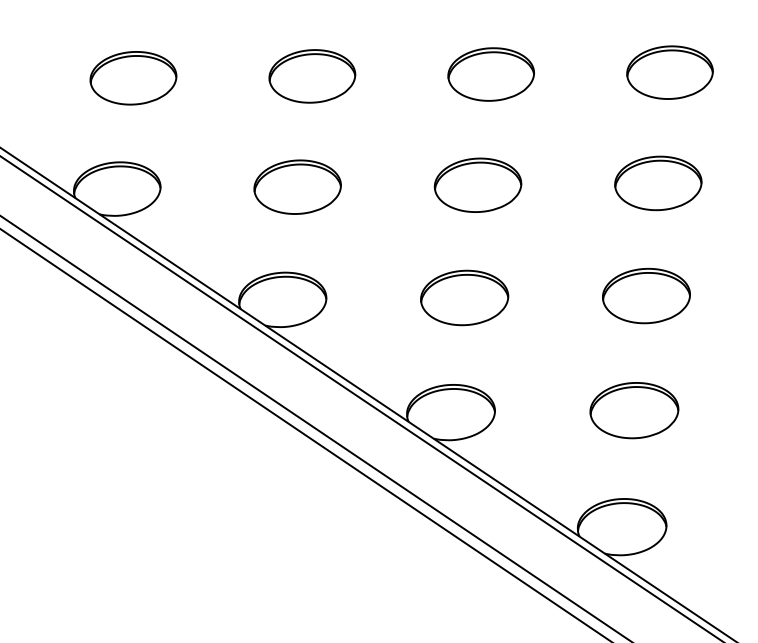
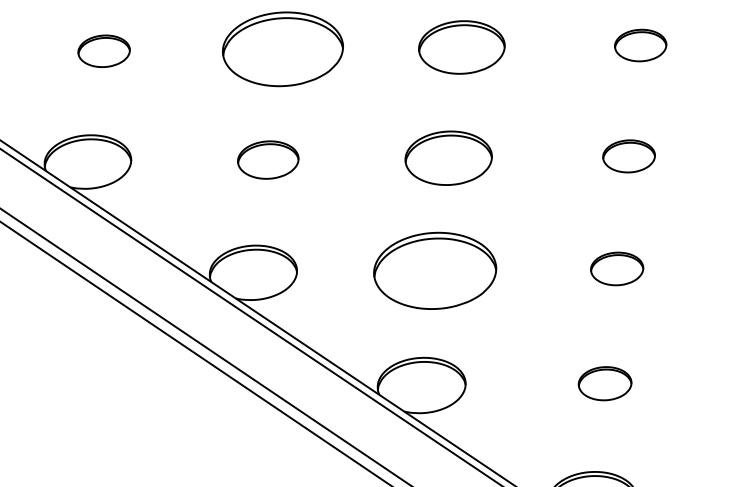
part: (669, 72) -> (640, 45), size x0.6
part: (312, 76) -> (283, 49), size x1.4
part: (133, 78) -> (104, 51), size x0.6
part: (658, 183) -> (629, 156), size x0.6
part: (297, 186) -> (268, 159), size x0.7
part: (646, 295) -> (617, 268), size x0.6
part: (464, 297) -> (435, 270), size x1.4
part: (634, 410) -> (605, 383), size x0.6

